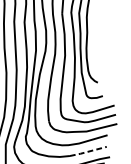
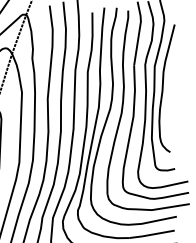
line: (87, 151) -> (151, 234), dashed -> solid

